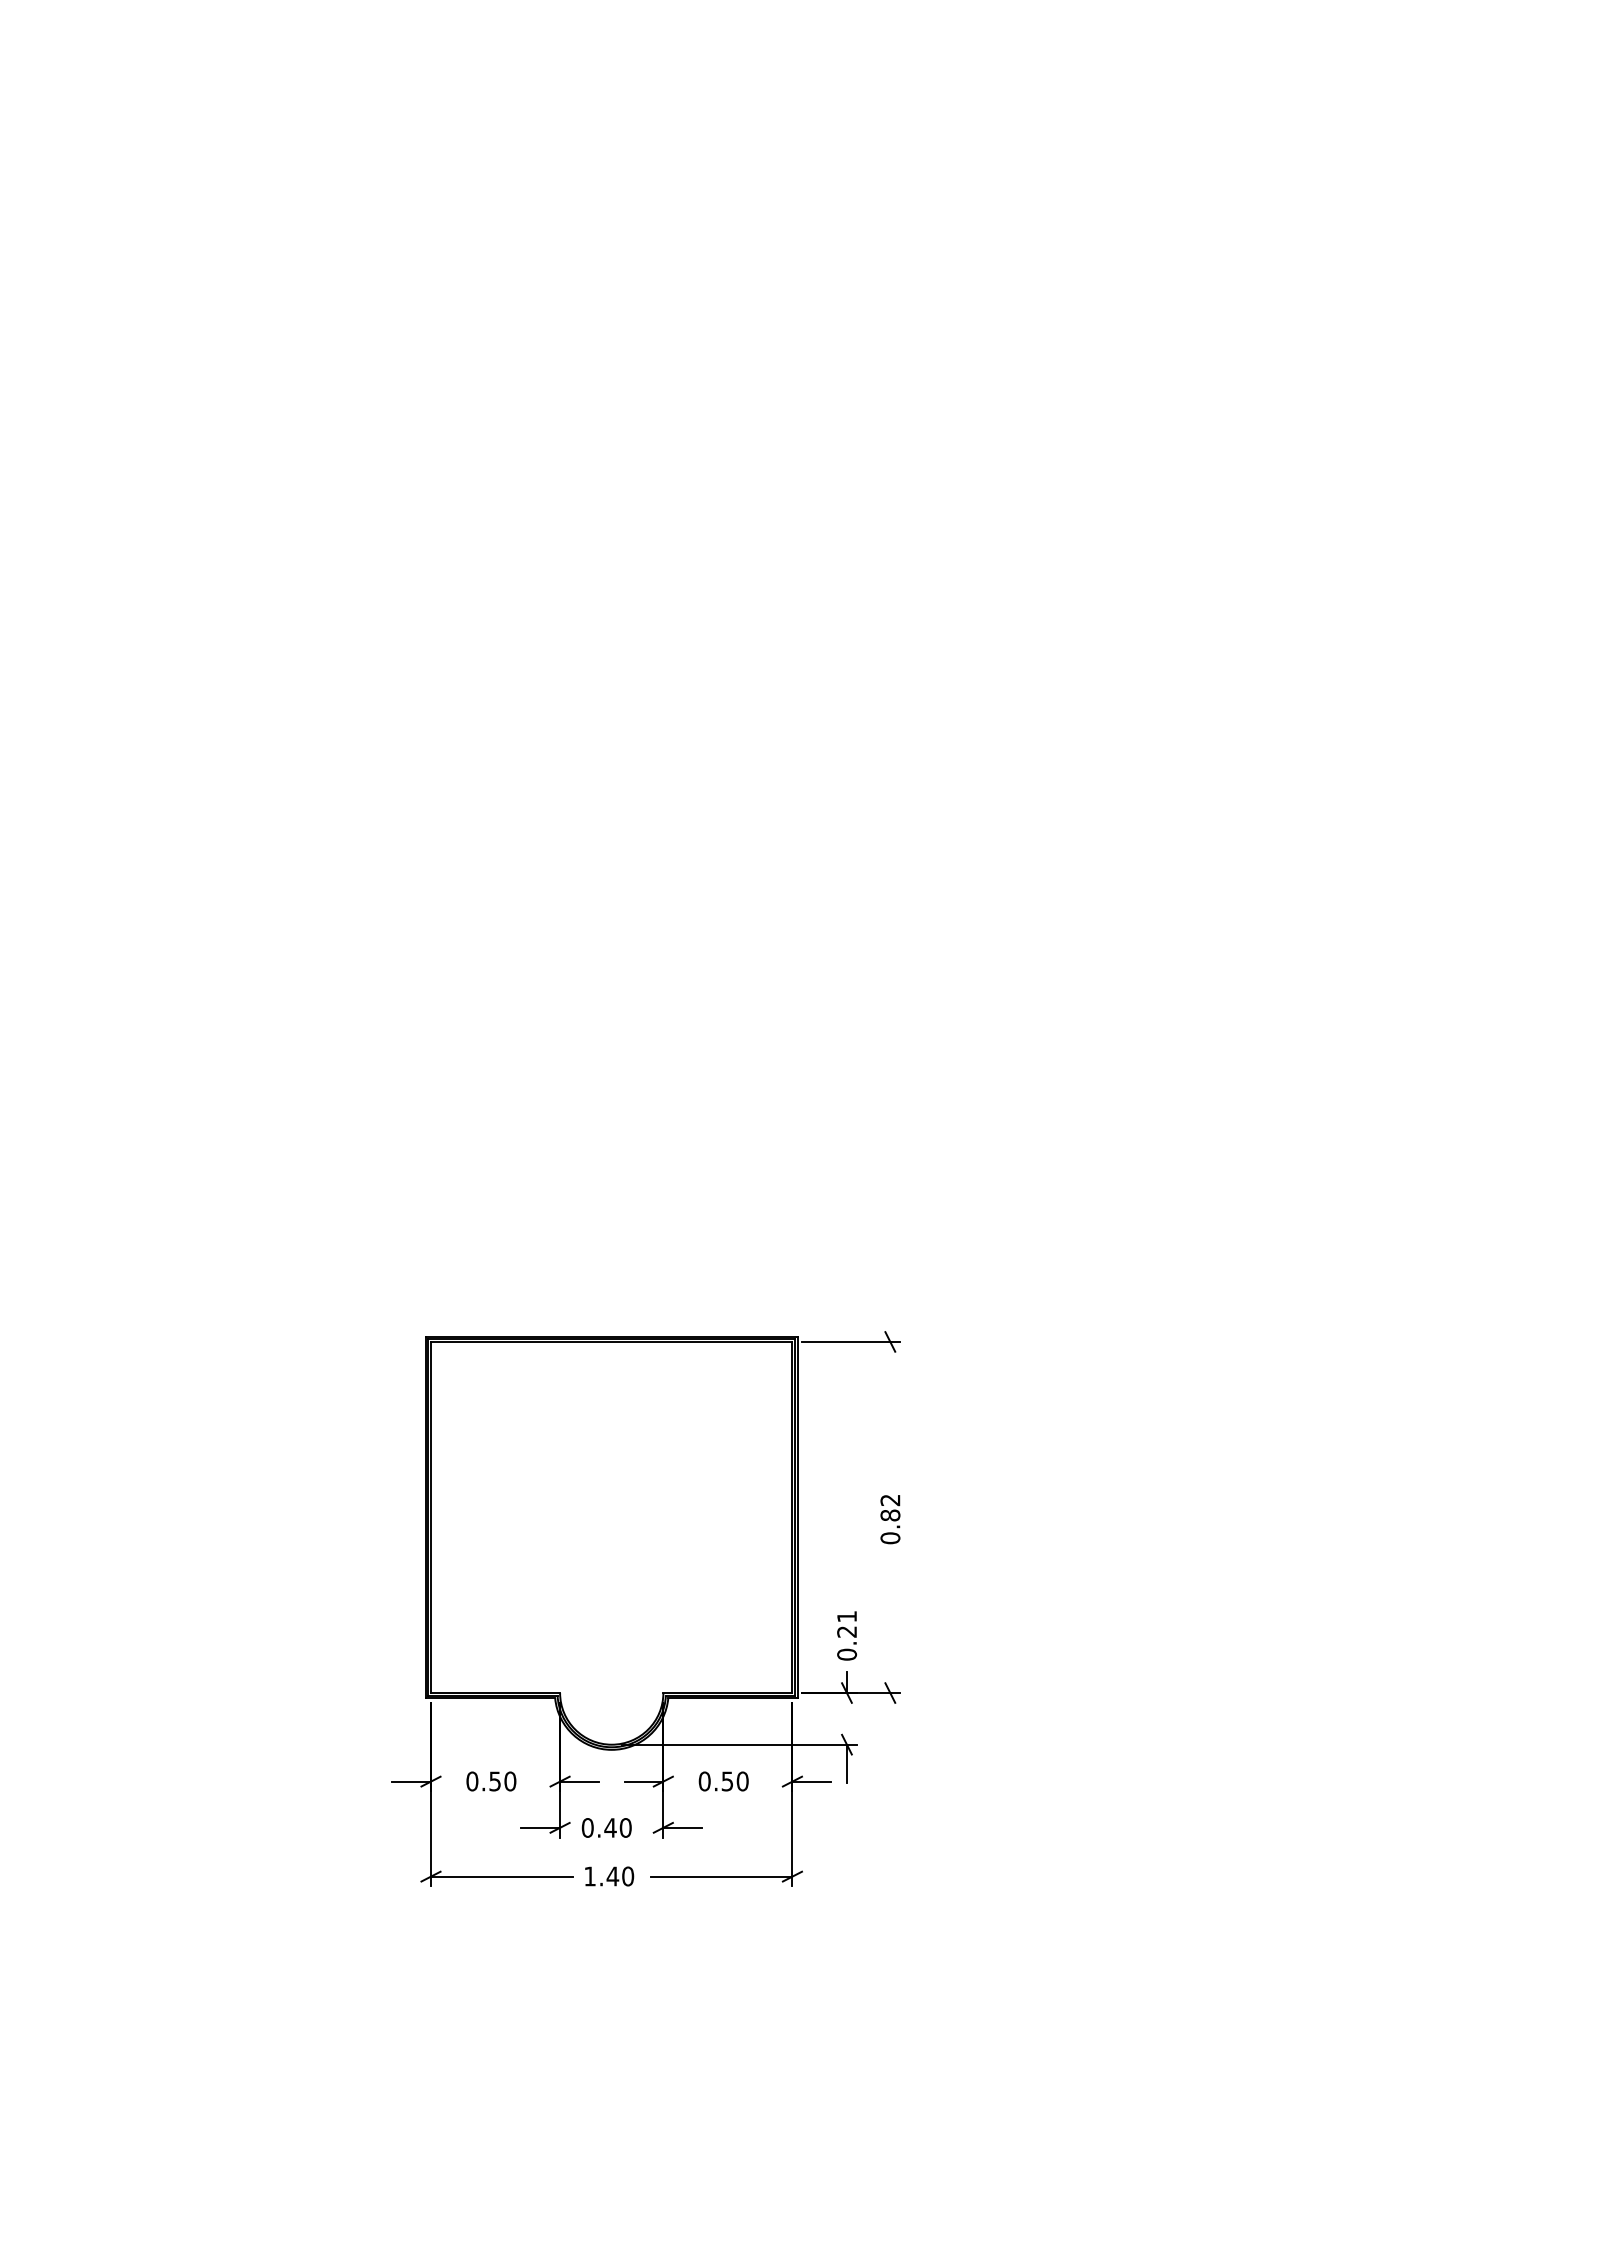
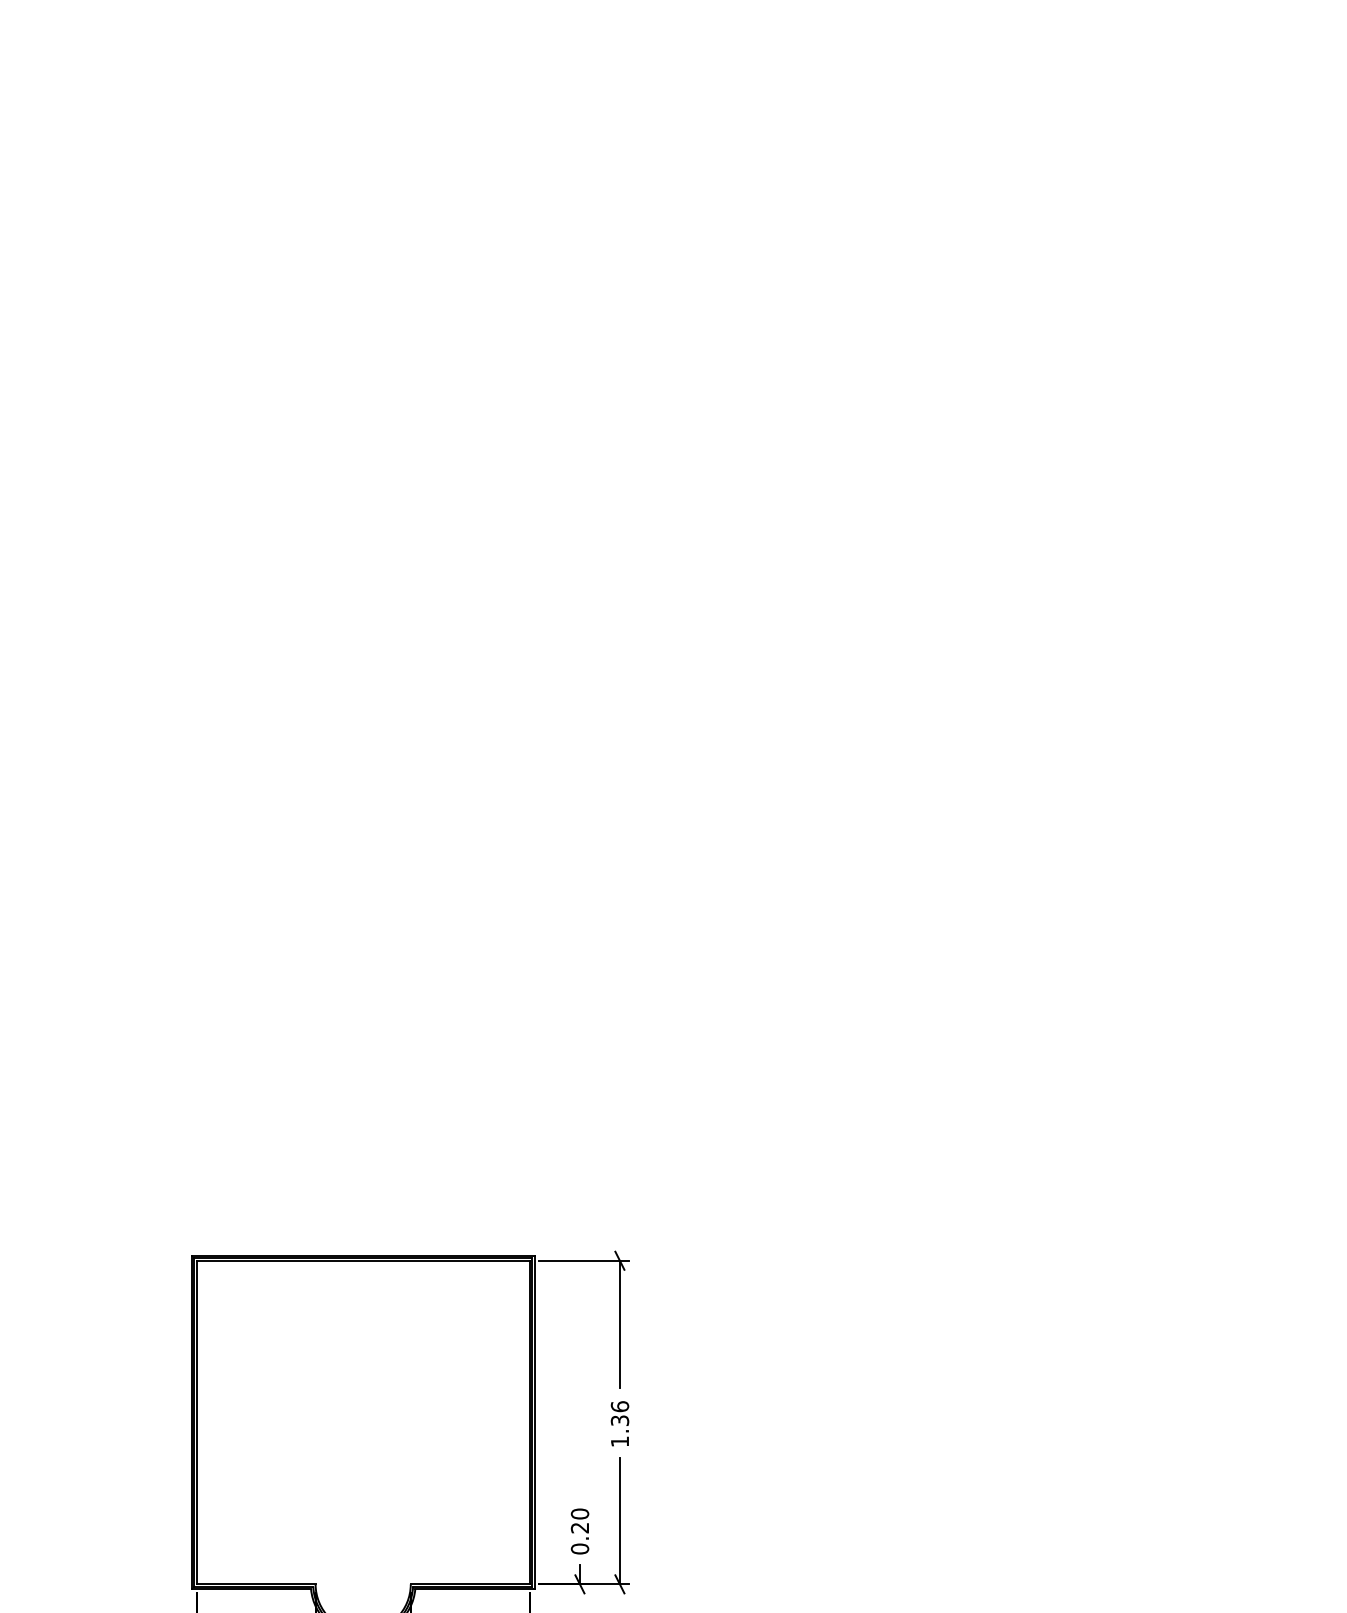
line: (890, 1410) -> (620, 1323), added
text: (890, 1519) -> (620, 1424), 0.82 -> 1.36
text: (847, 1616) -> (580, 1513), 0.21 -> 0.20
line: (890, 1624) -> (620, 1521), added

